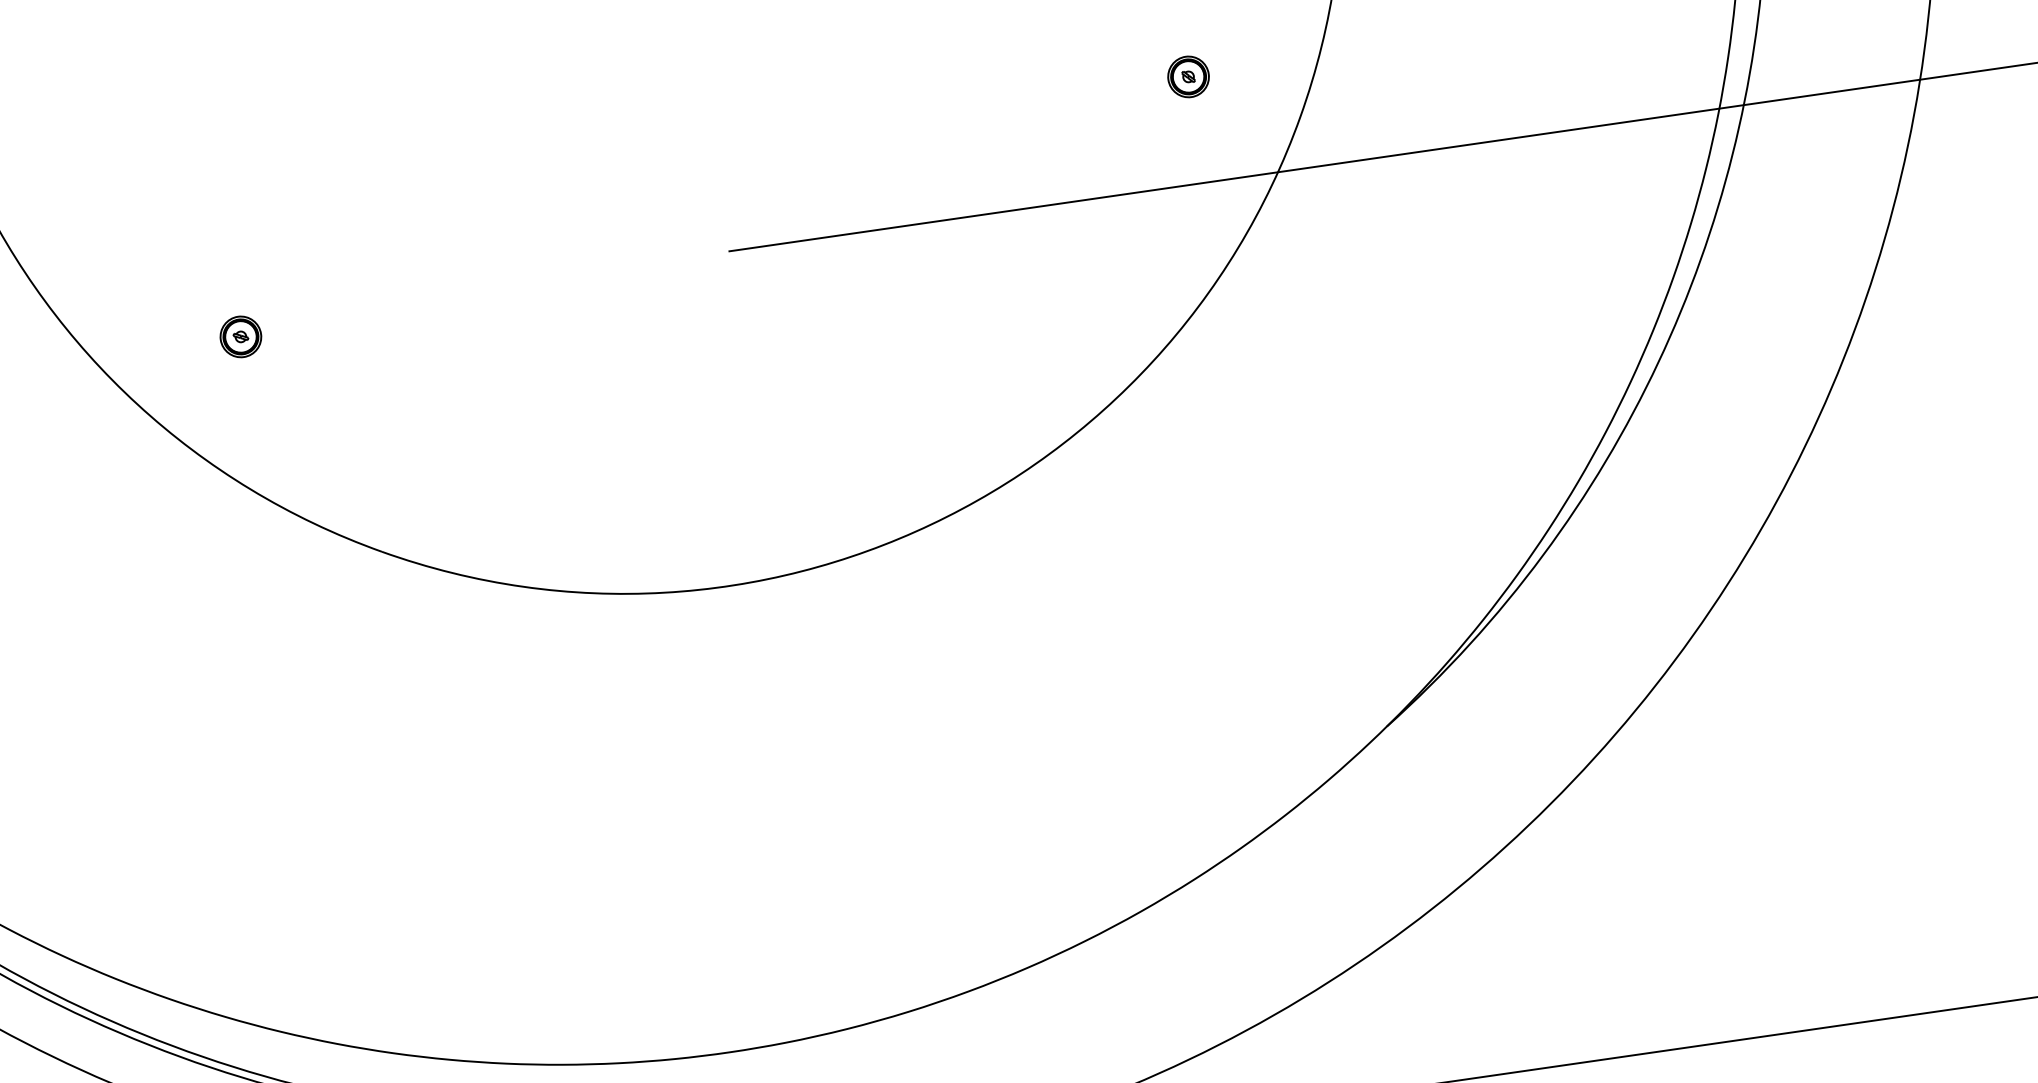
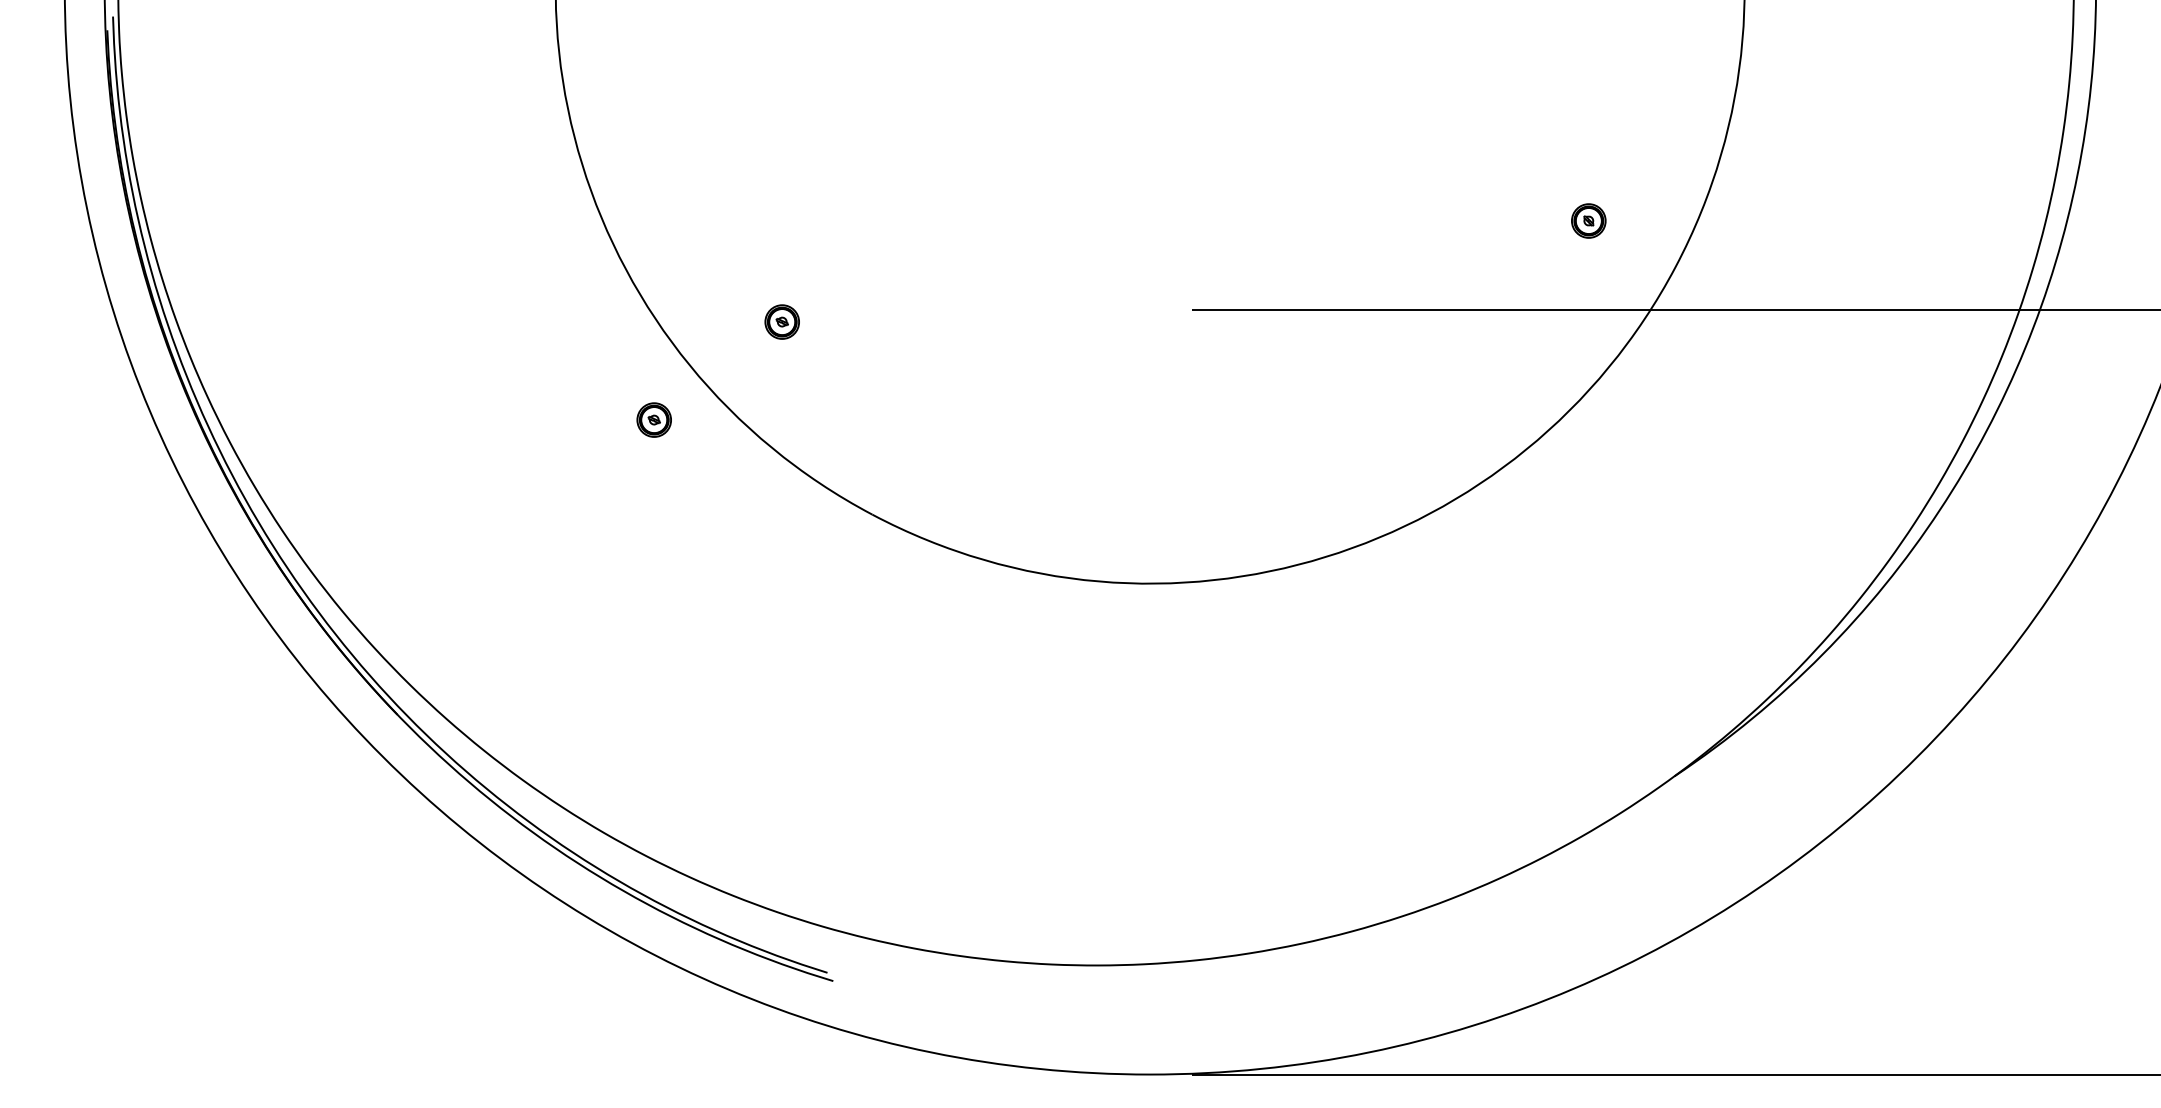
part: (103, 475) -> (653, 419), added

